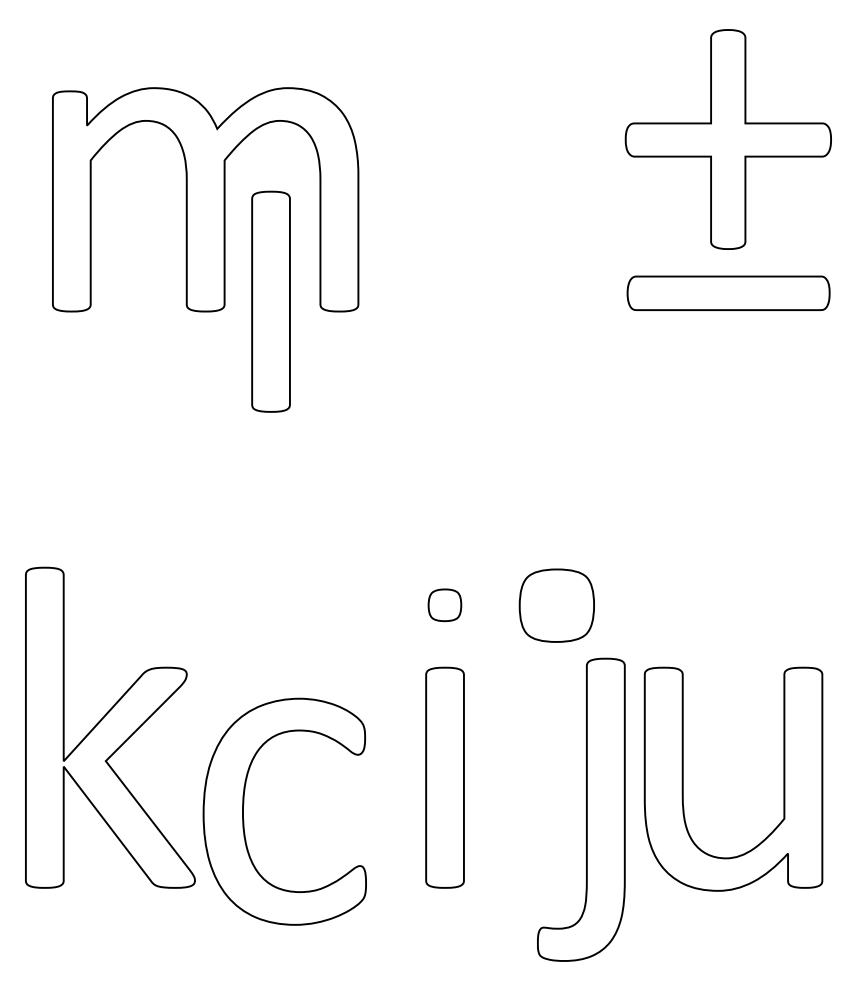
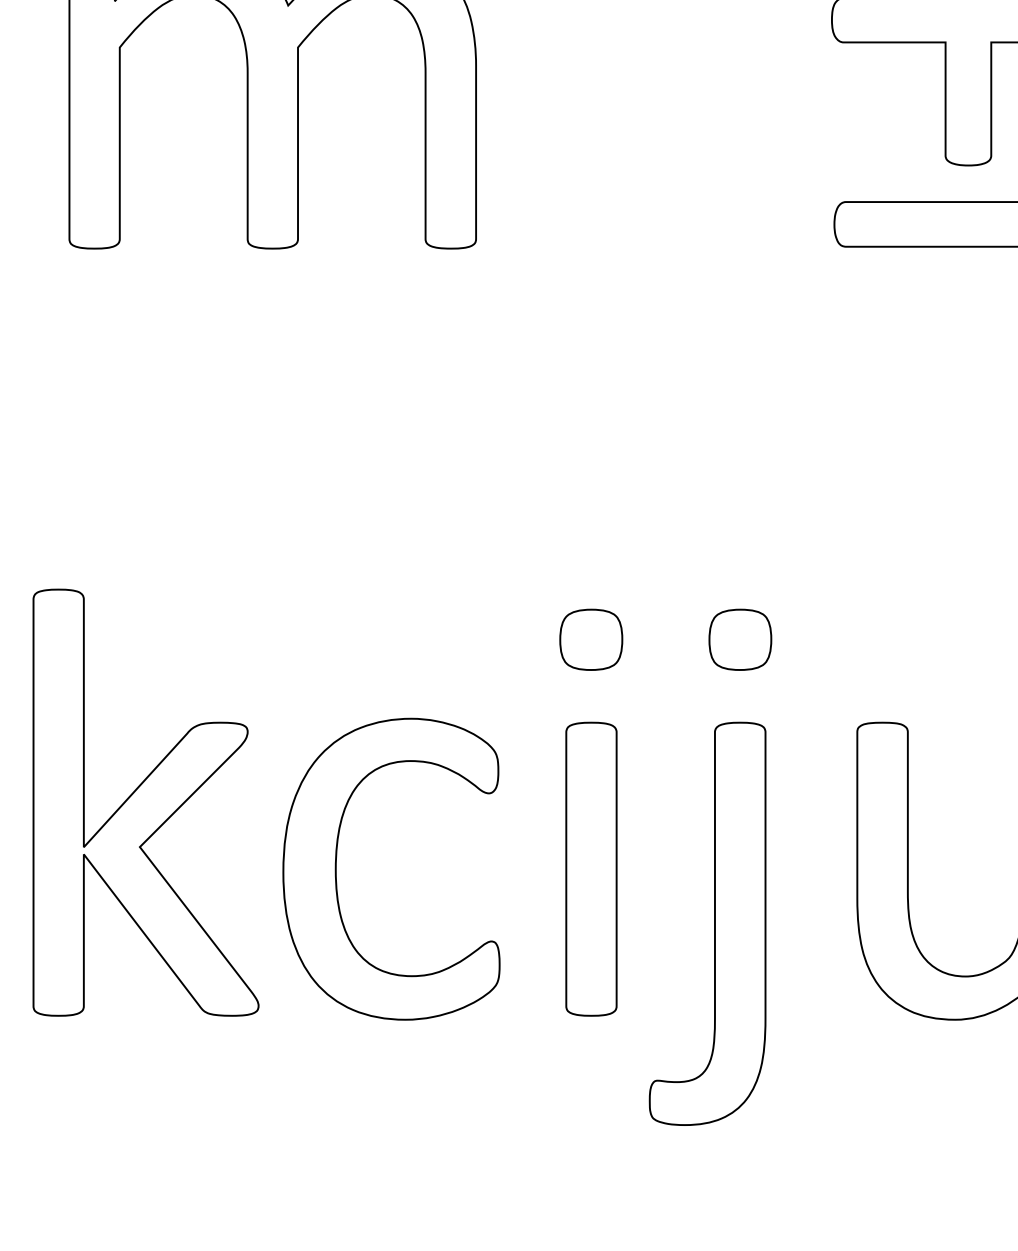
part: (270, 301) -> (359, 235), removed
part: (444, 604) -> (590, 638), size x1.43
part: (556, 604) -> (739, 638), size x0.62
part: (244, 804) -> (337, 859), moved
part: (581, 809) -> (707, 923), moved

